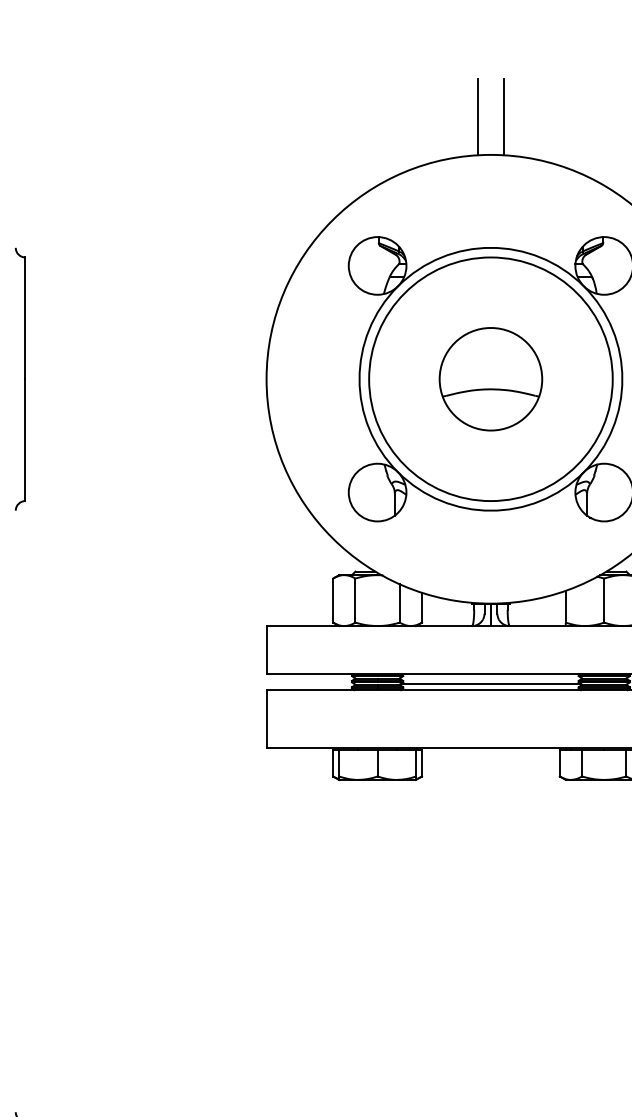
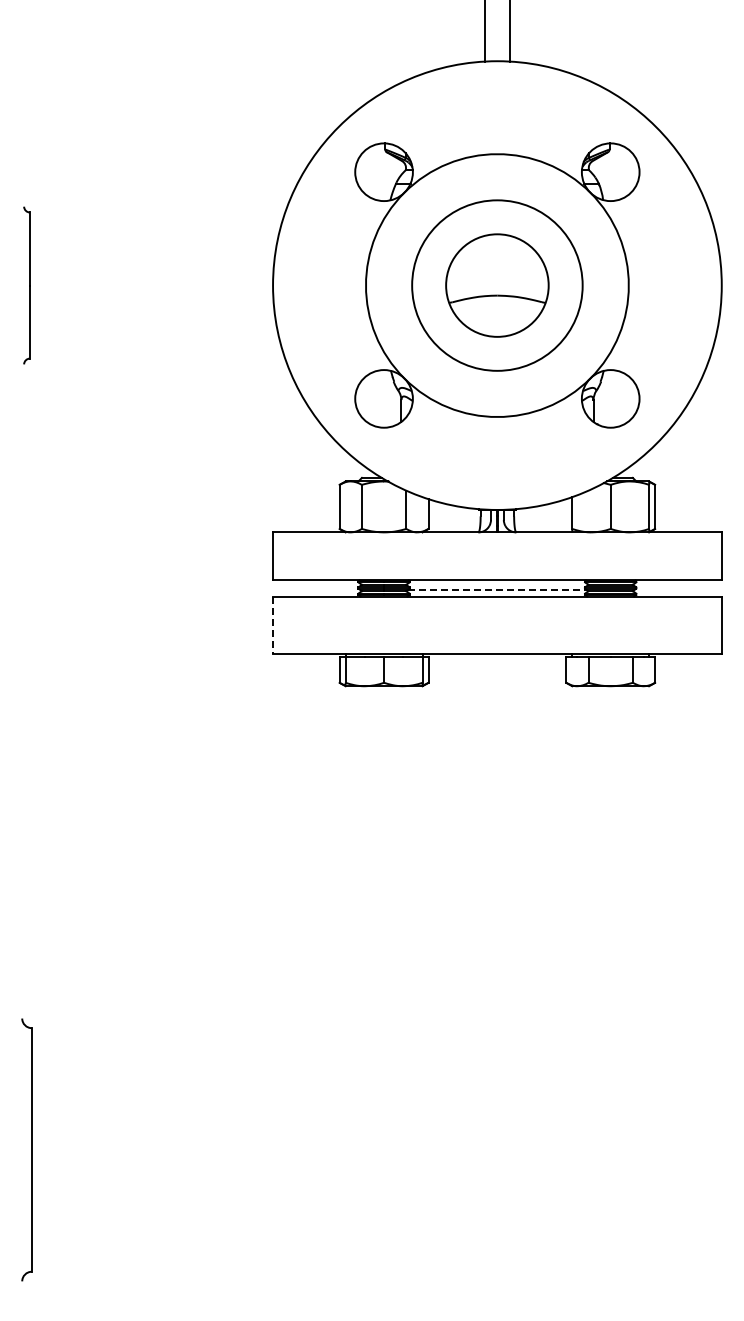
part: (20, 379) -> (26, 285), size x0.6
circle: (491, 379) -> (497, 285), size x0.7
line: (491, 684) -> (497, 590), solid -> dashed
line: (267, 719) -> (273, 625), solid -> dashed

